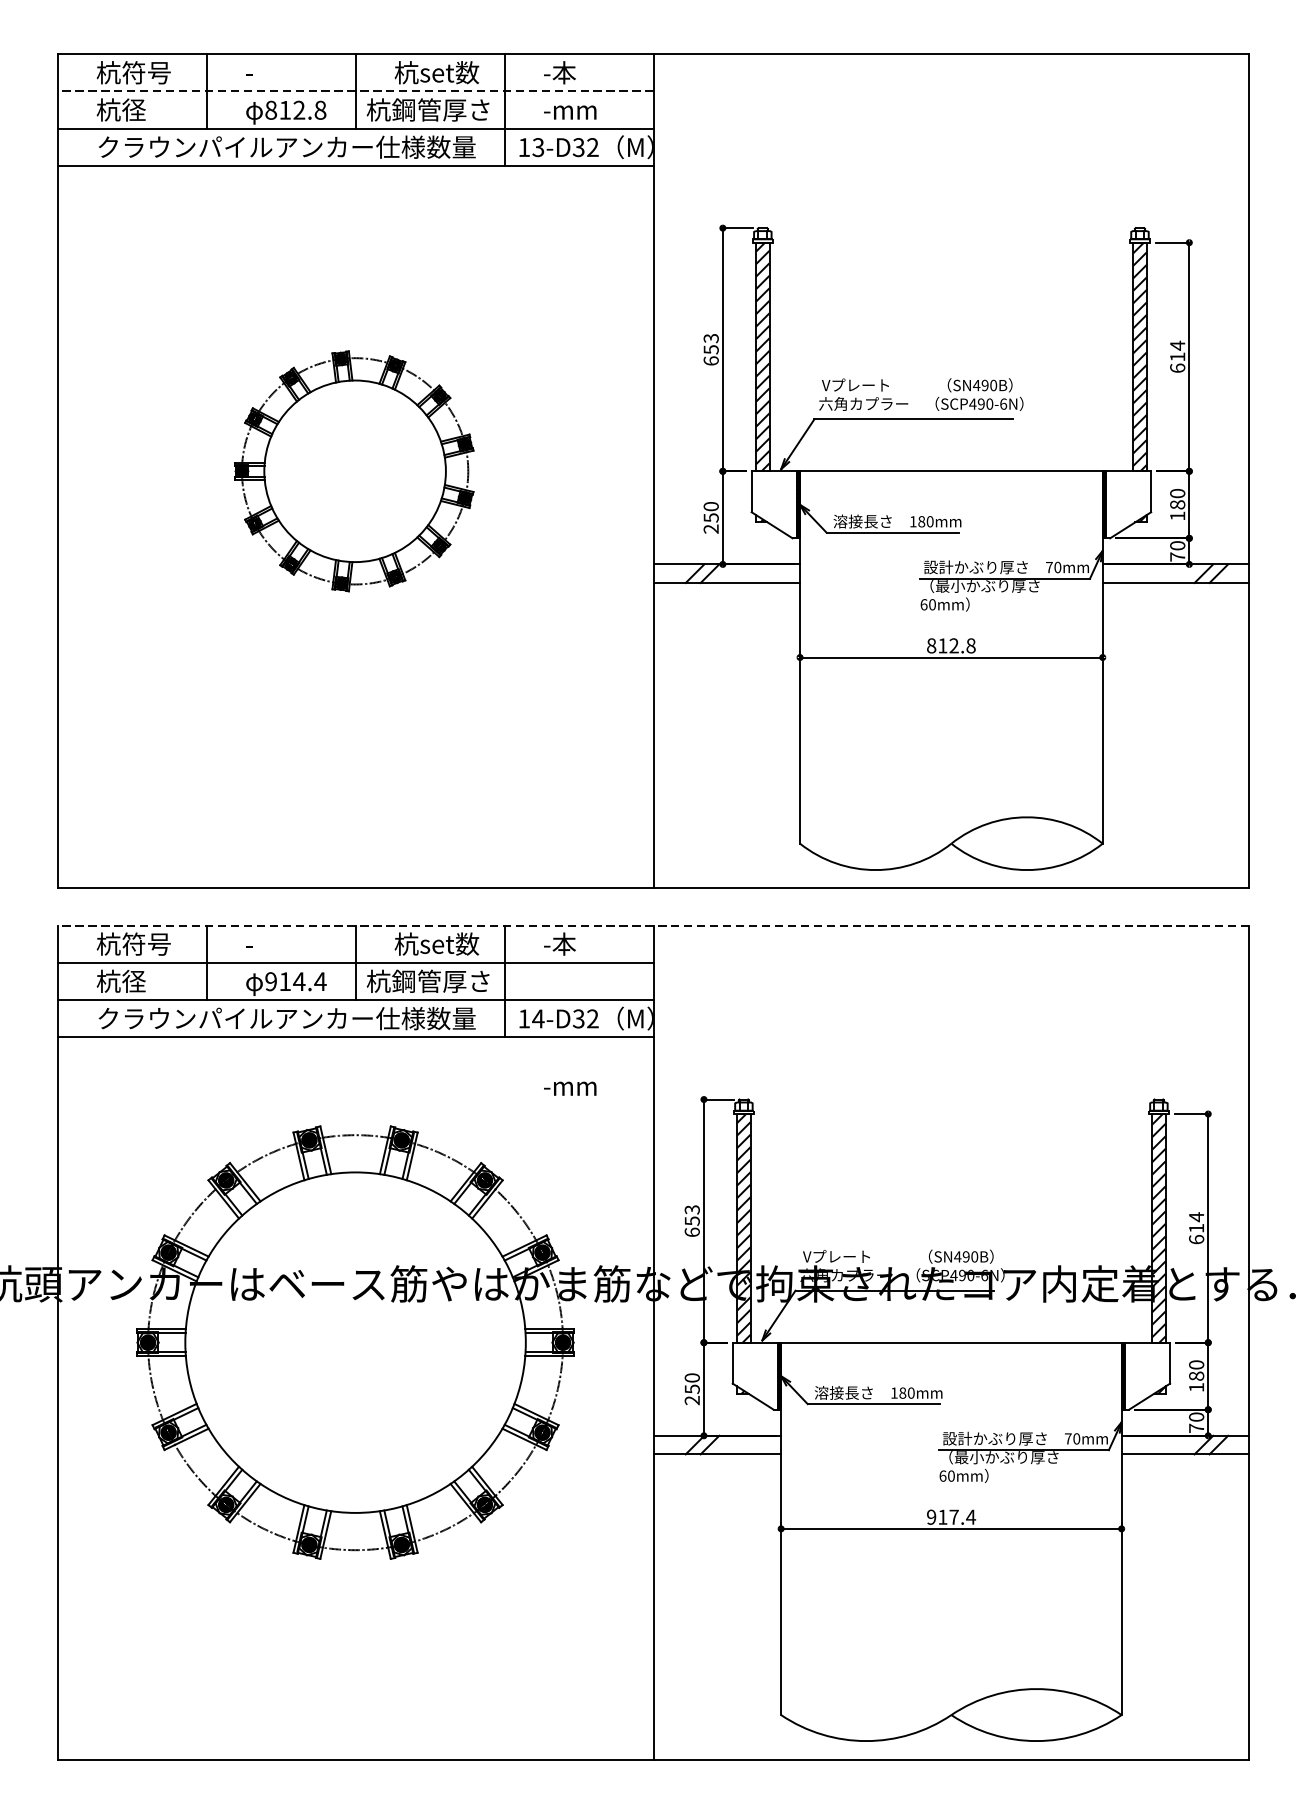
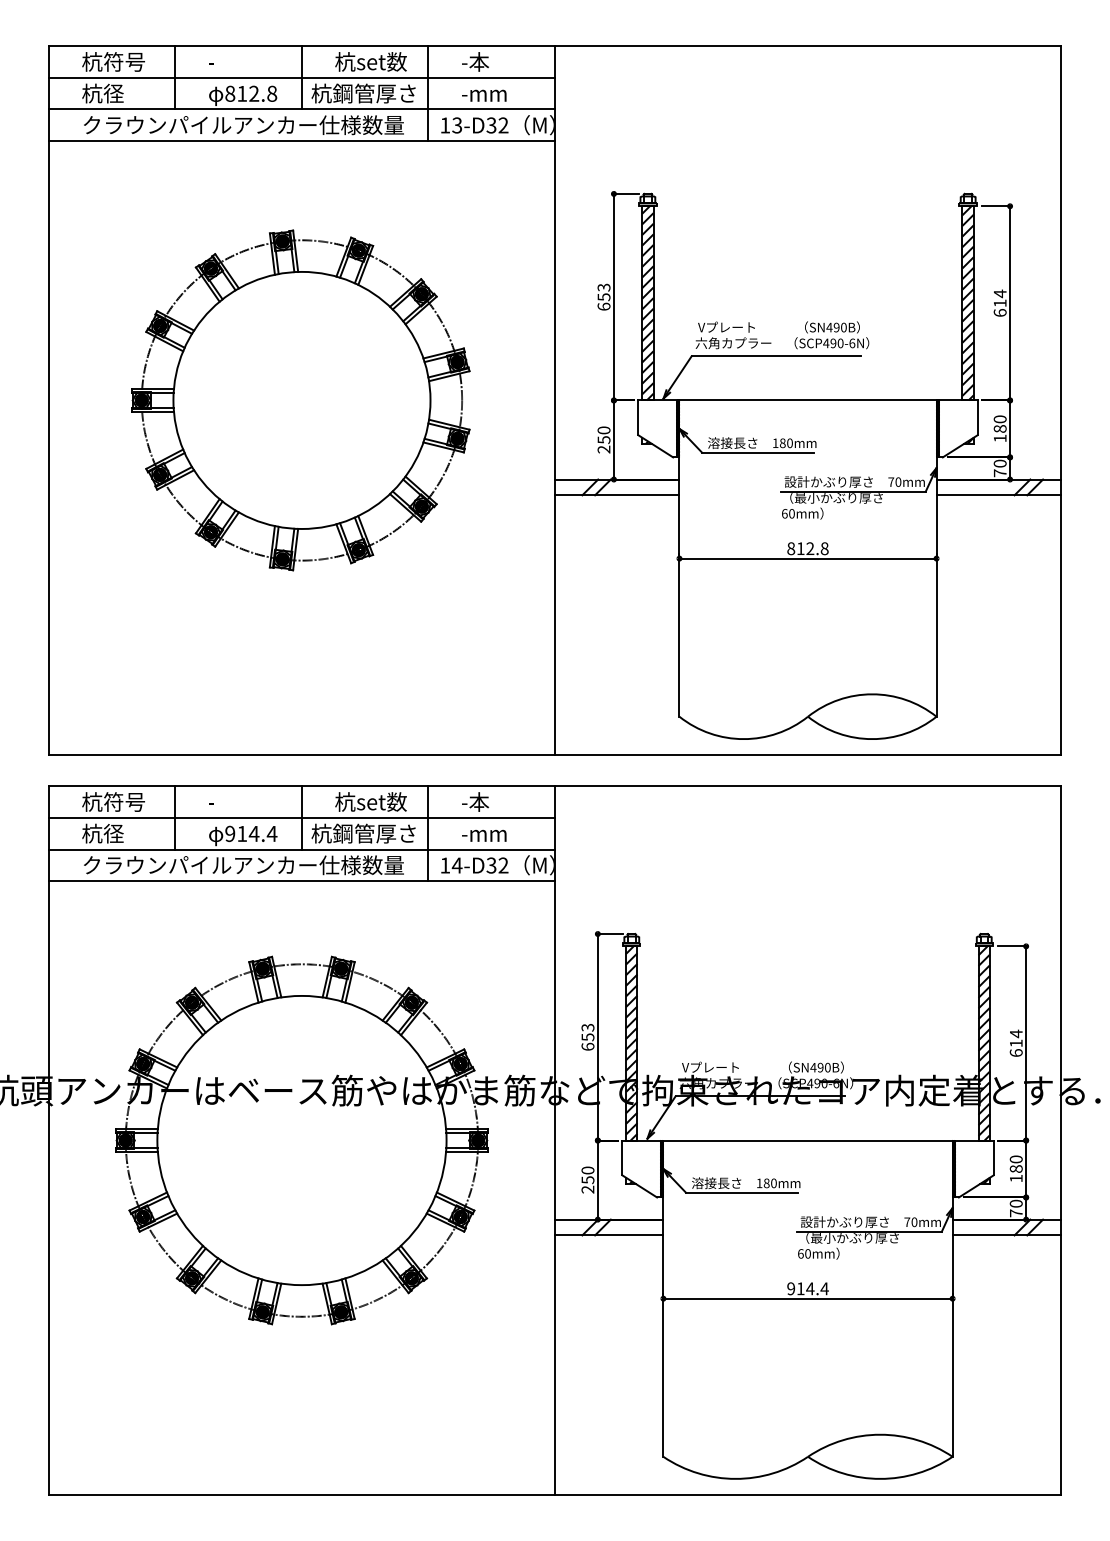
line: (355, 91) -> (301, 77), dashed -> solid
part: (353, 471) -> (300, 400), size x1.67
line: (652, 925) -> (554, 786), dashed -> solid
text: (570, 1088) -> (484, 835), moved
text: (954, 1516) -> (810, 1288), 917.4 -> 914.4

